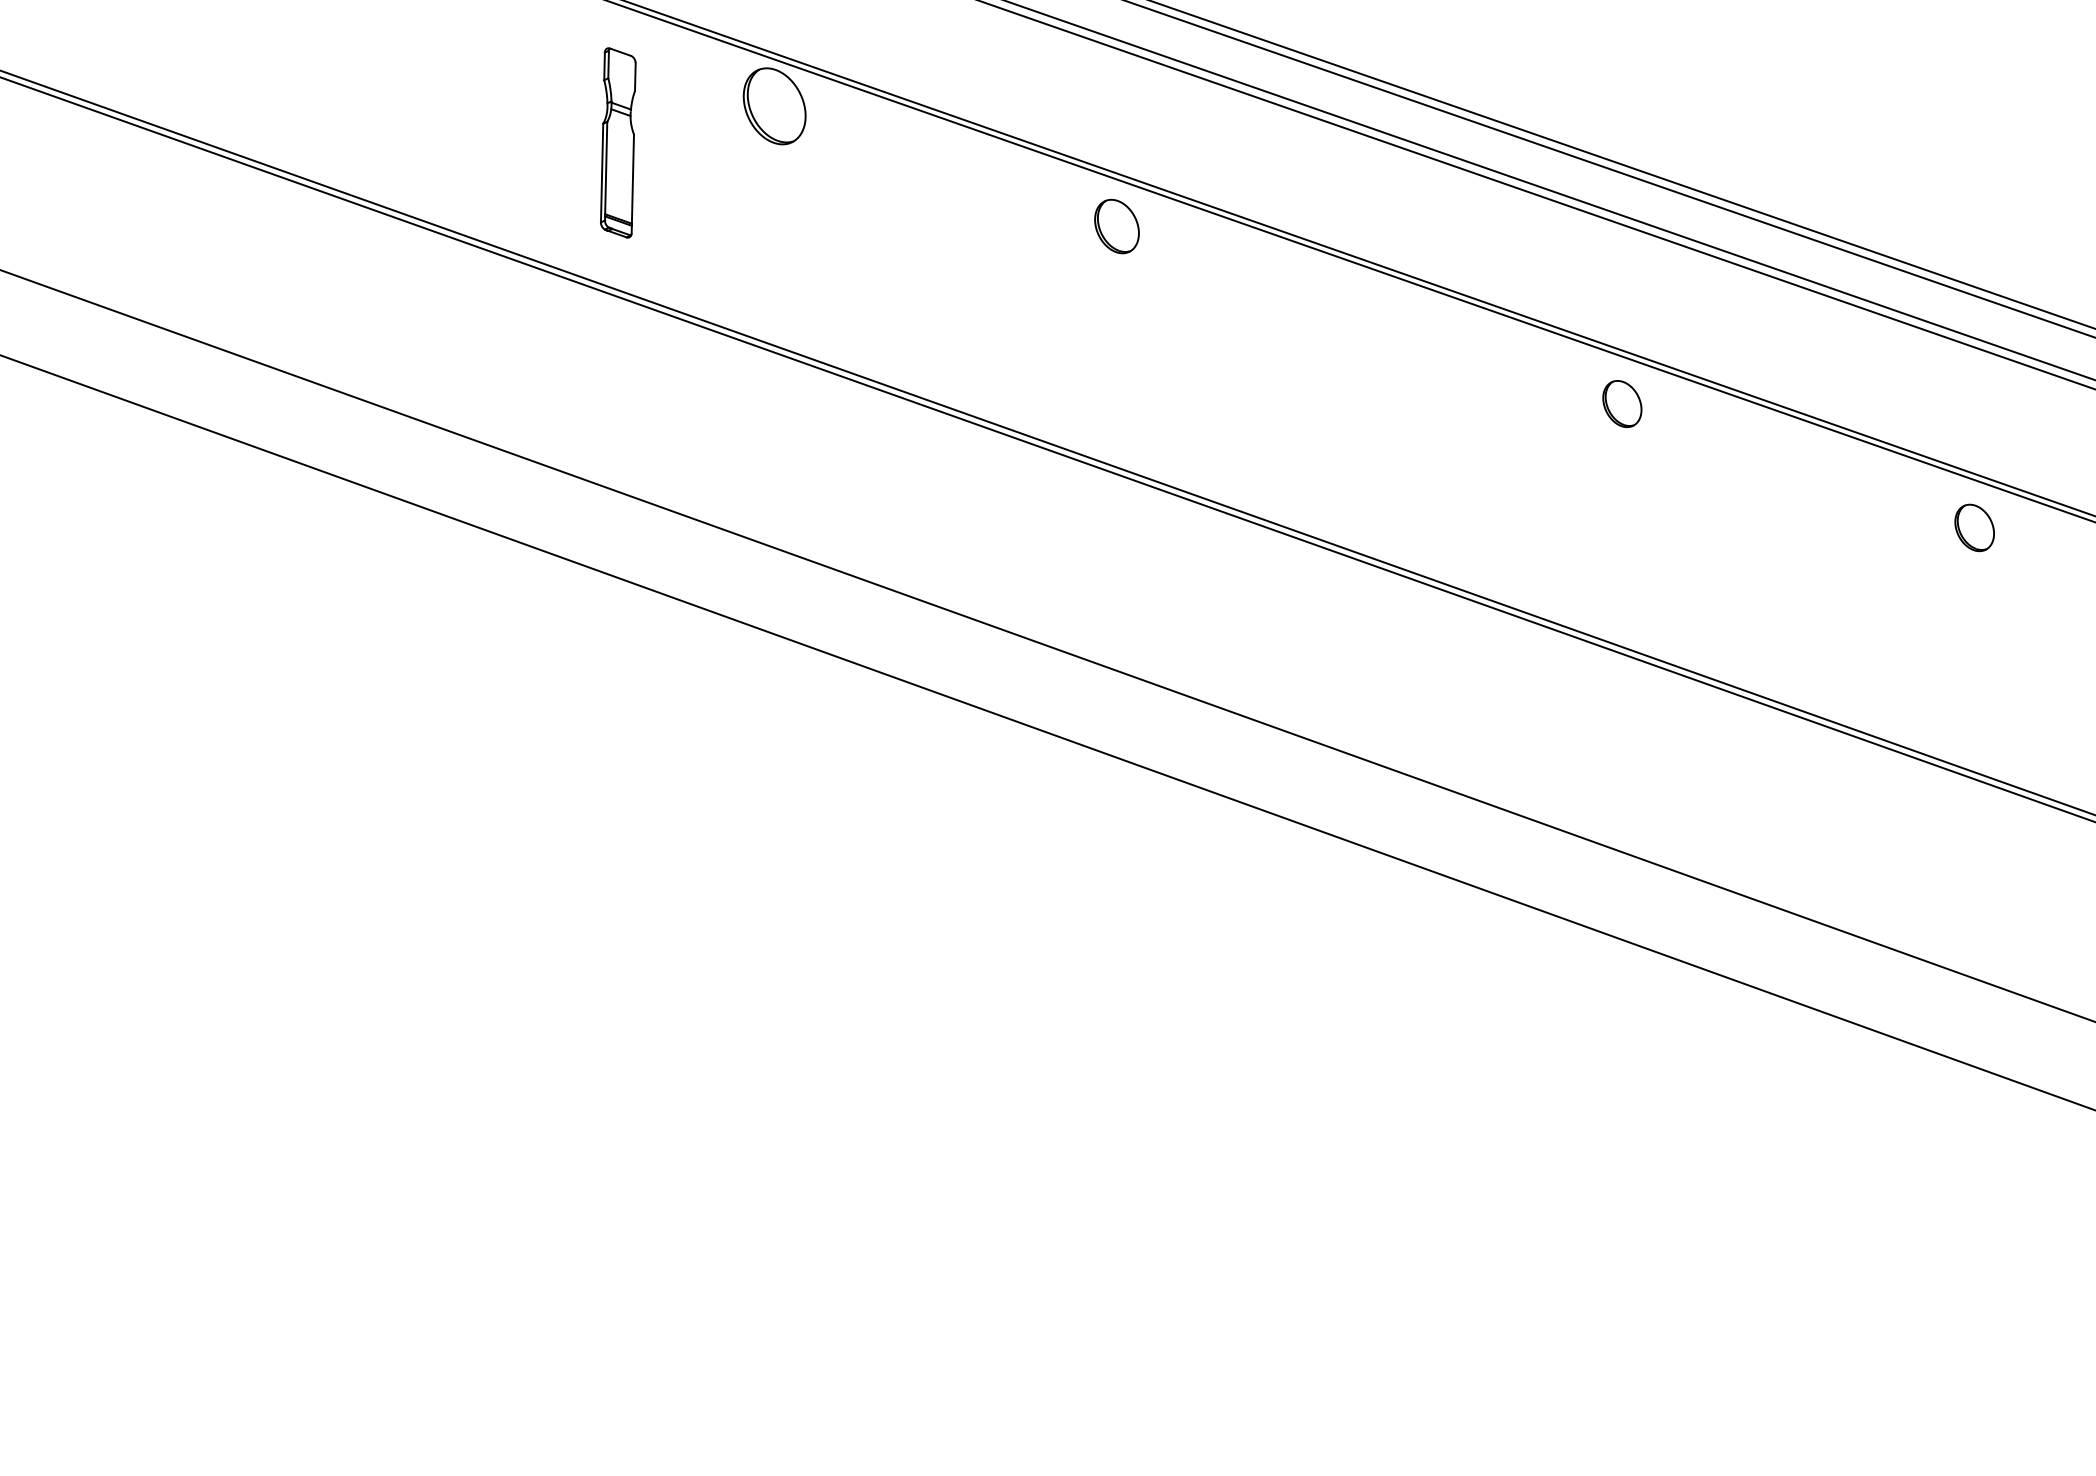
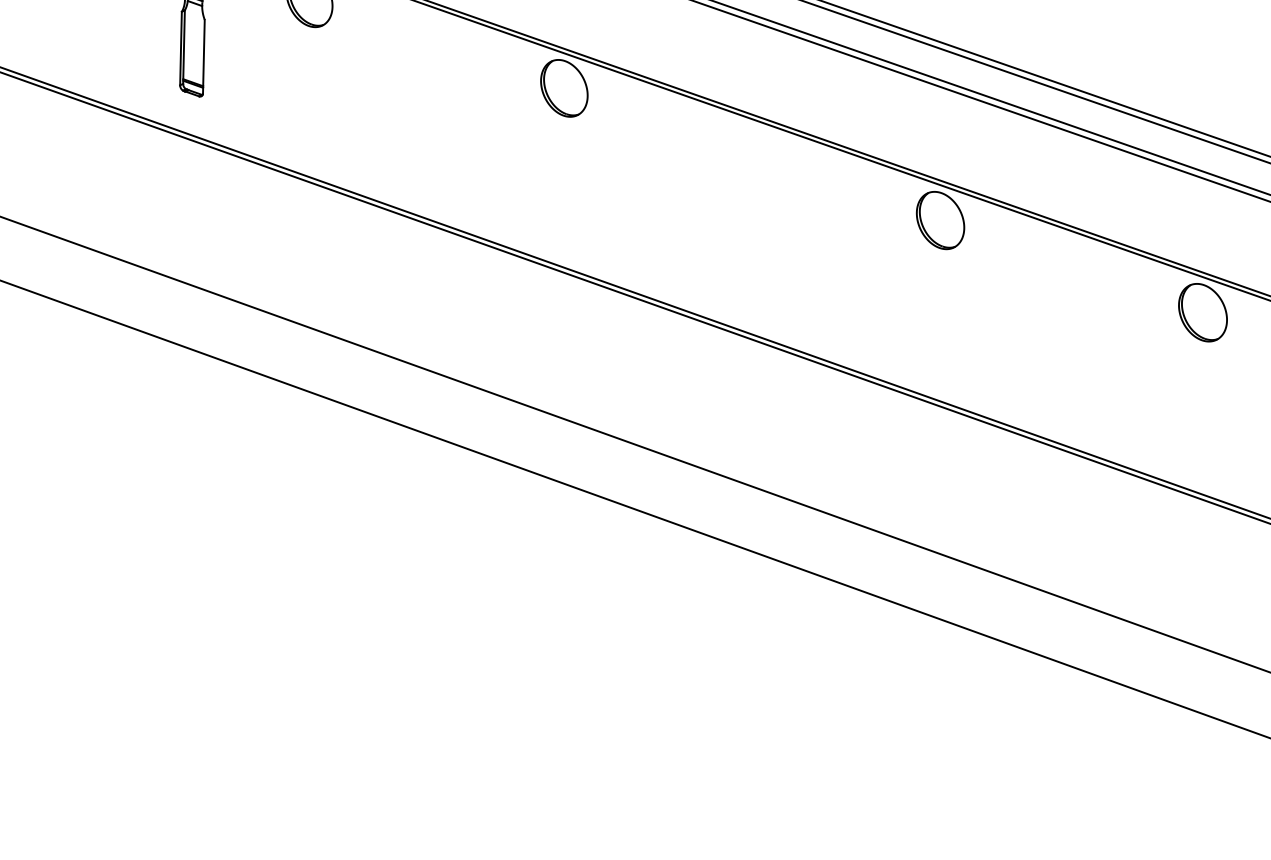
part: (1116, 226) -> (563, 88), size x1.43
part: (1622, 403) -> (940, 220), size x1.67
part: (1974, 527) -> (1202, 312), size x1.67

